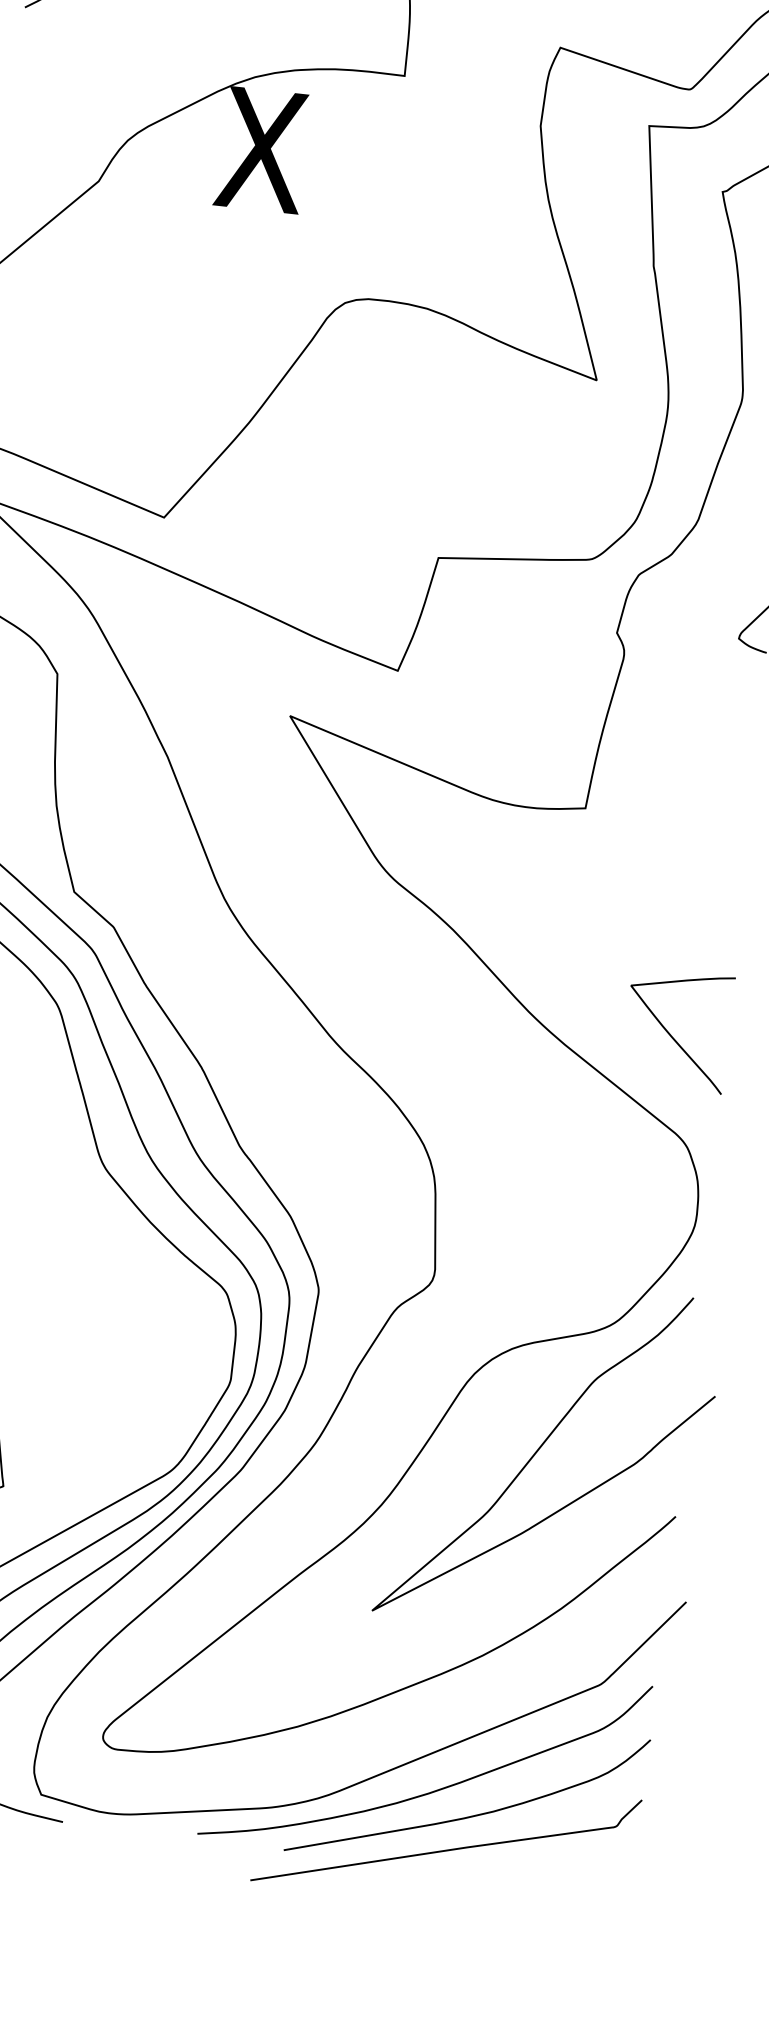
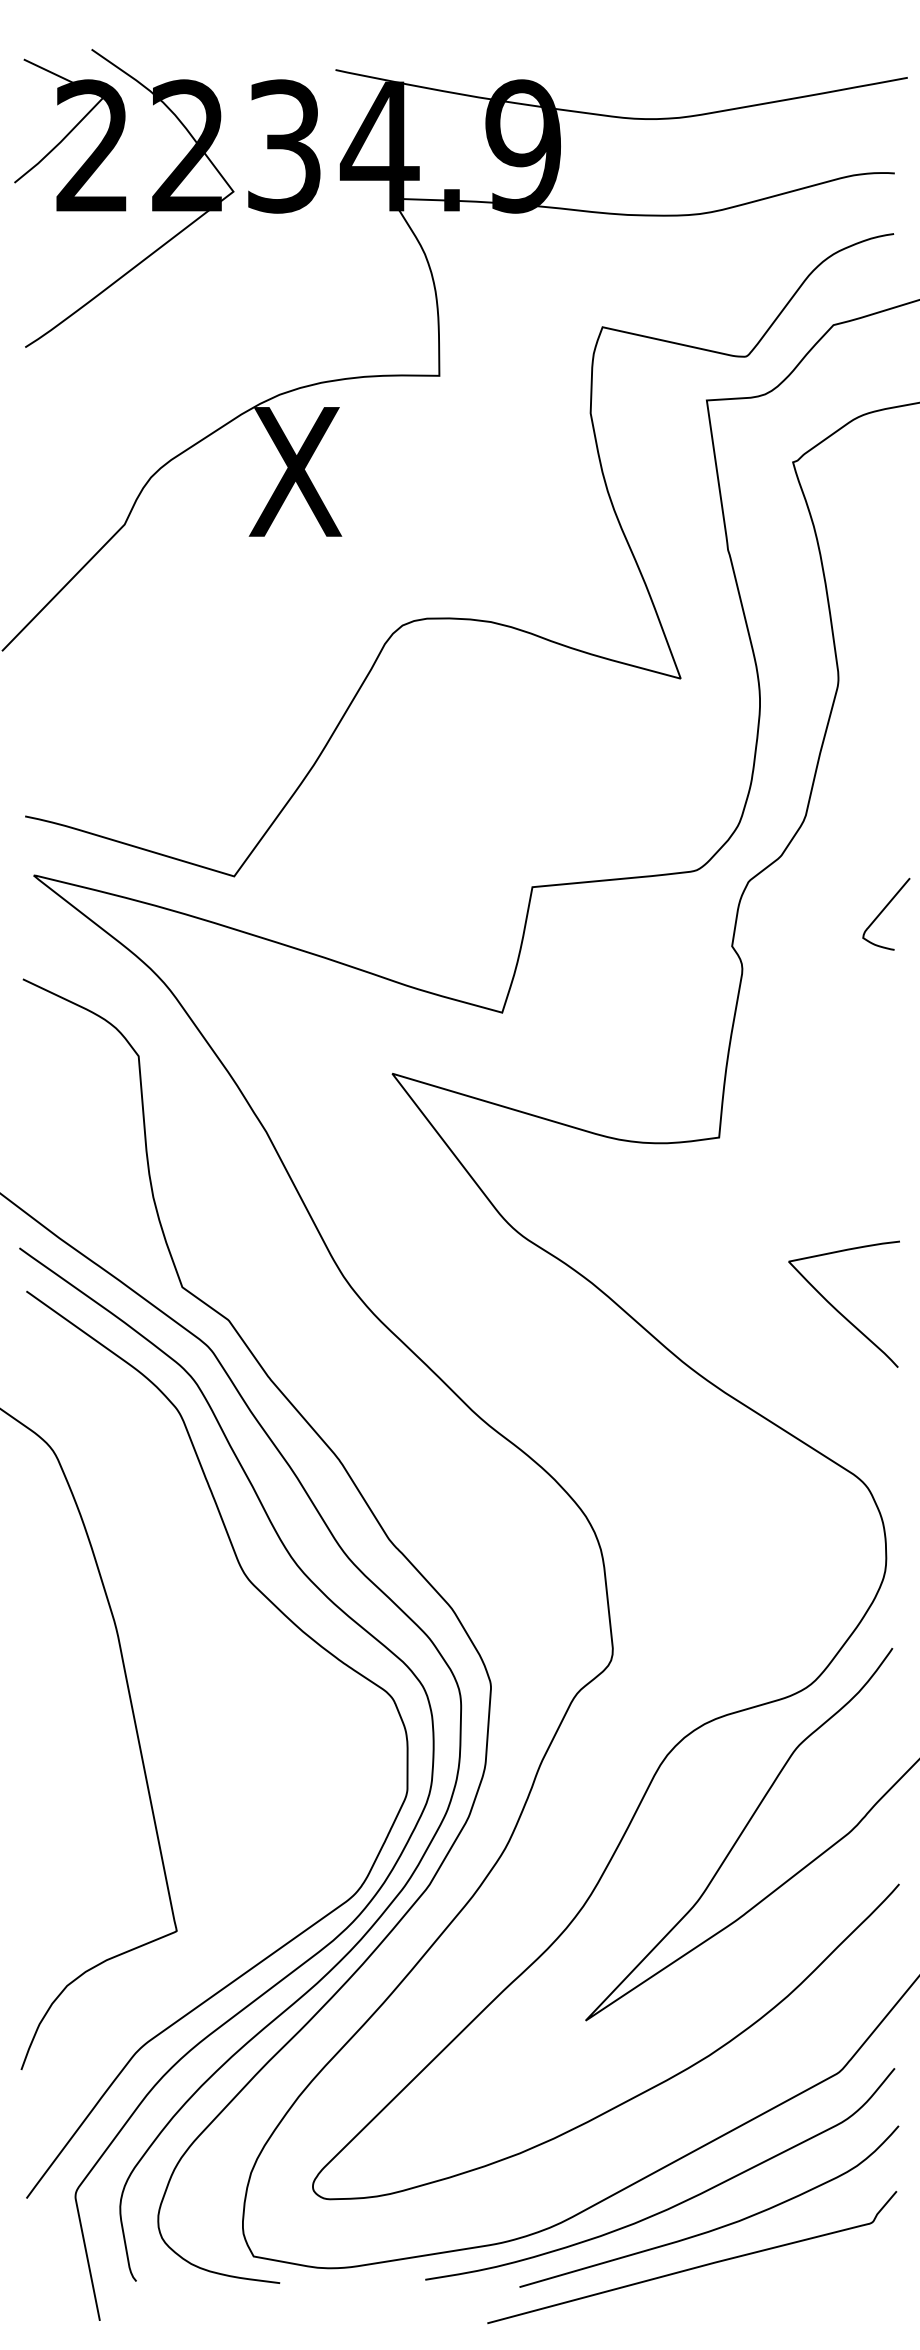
curve: (671, 1034) -> (837, 1309), moved

